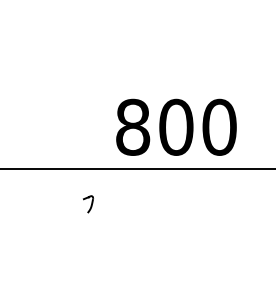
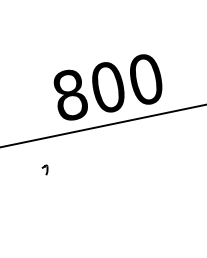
part: (88, 203) -> (45, 169), size x0.62

